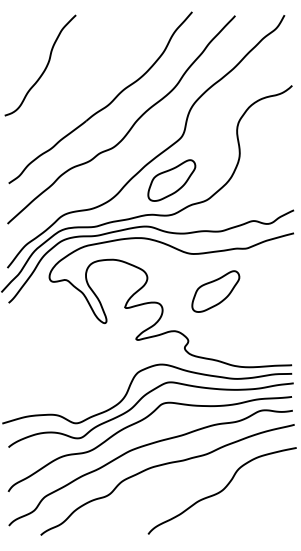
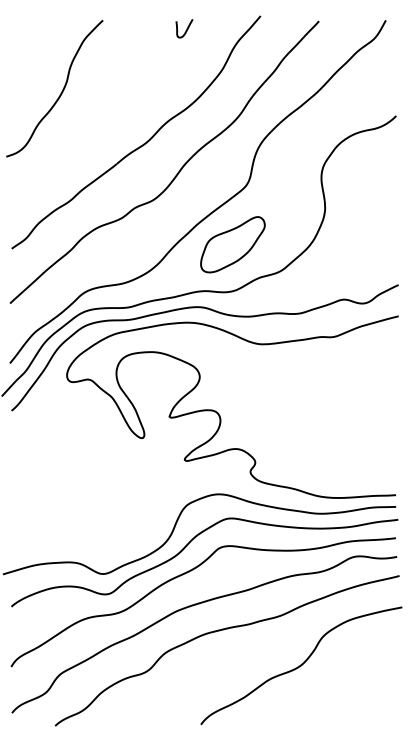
curve: (136, 22) -> (185, 30), added
part: (215, 291) -> (292, 395), removed

